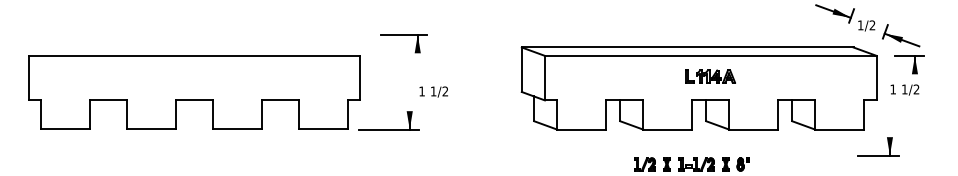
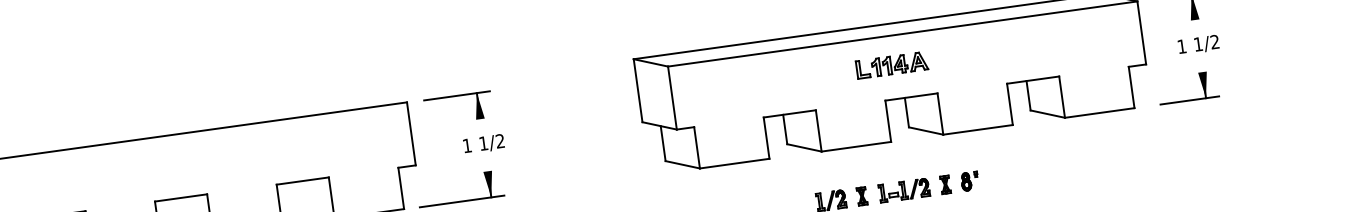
part: (403, 35) -> (456, 96), moved
part: (710, 76) -> (892, 65), moved
text: (904, 89) -> (1197, 44), moved
text: (433, 91) -> (483, 143), moved
part: (878, 155) -> (1189, 100), moved

